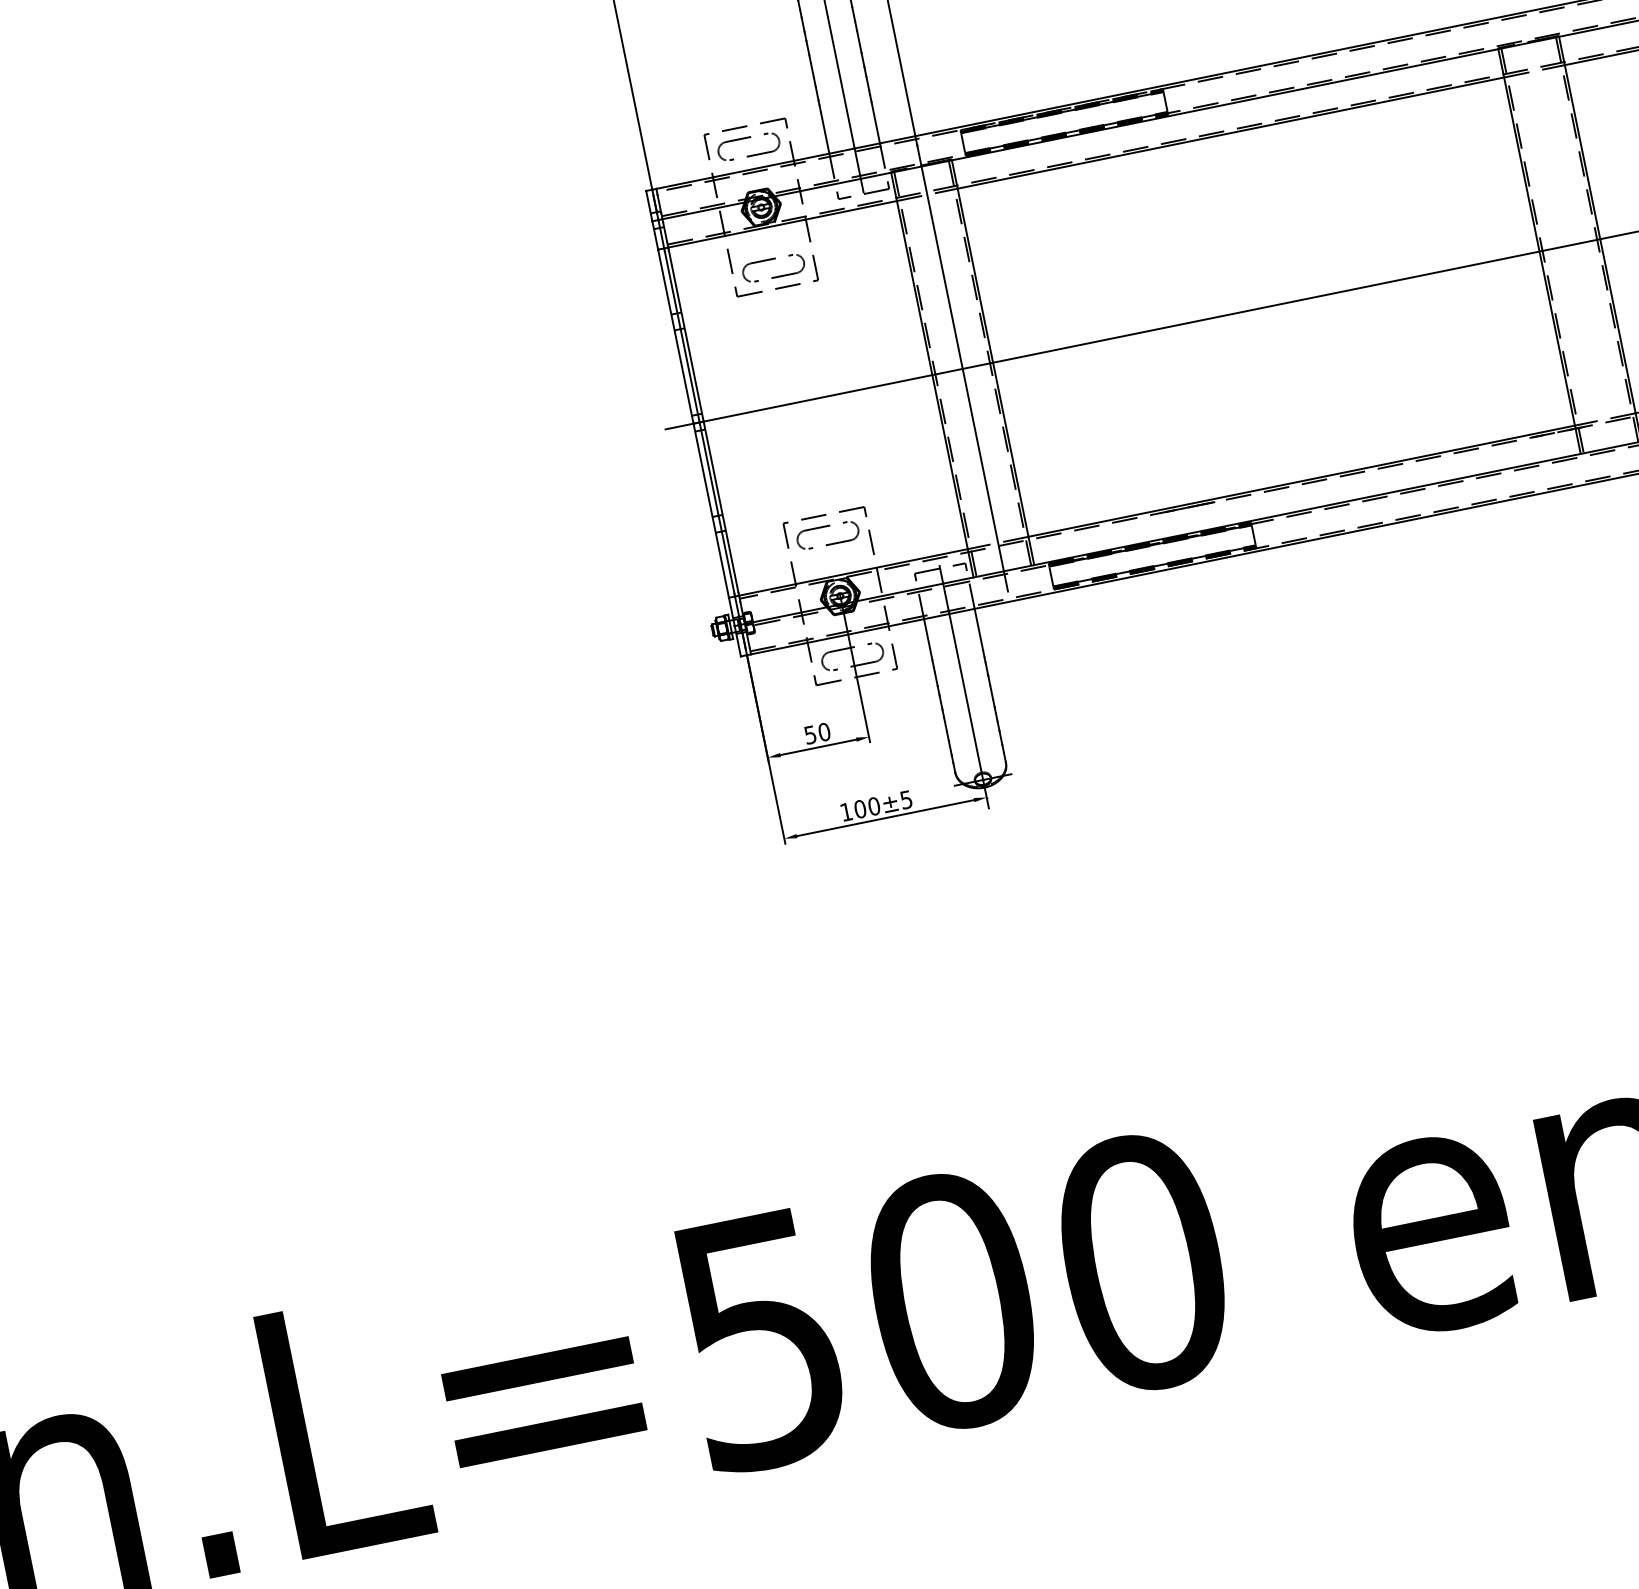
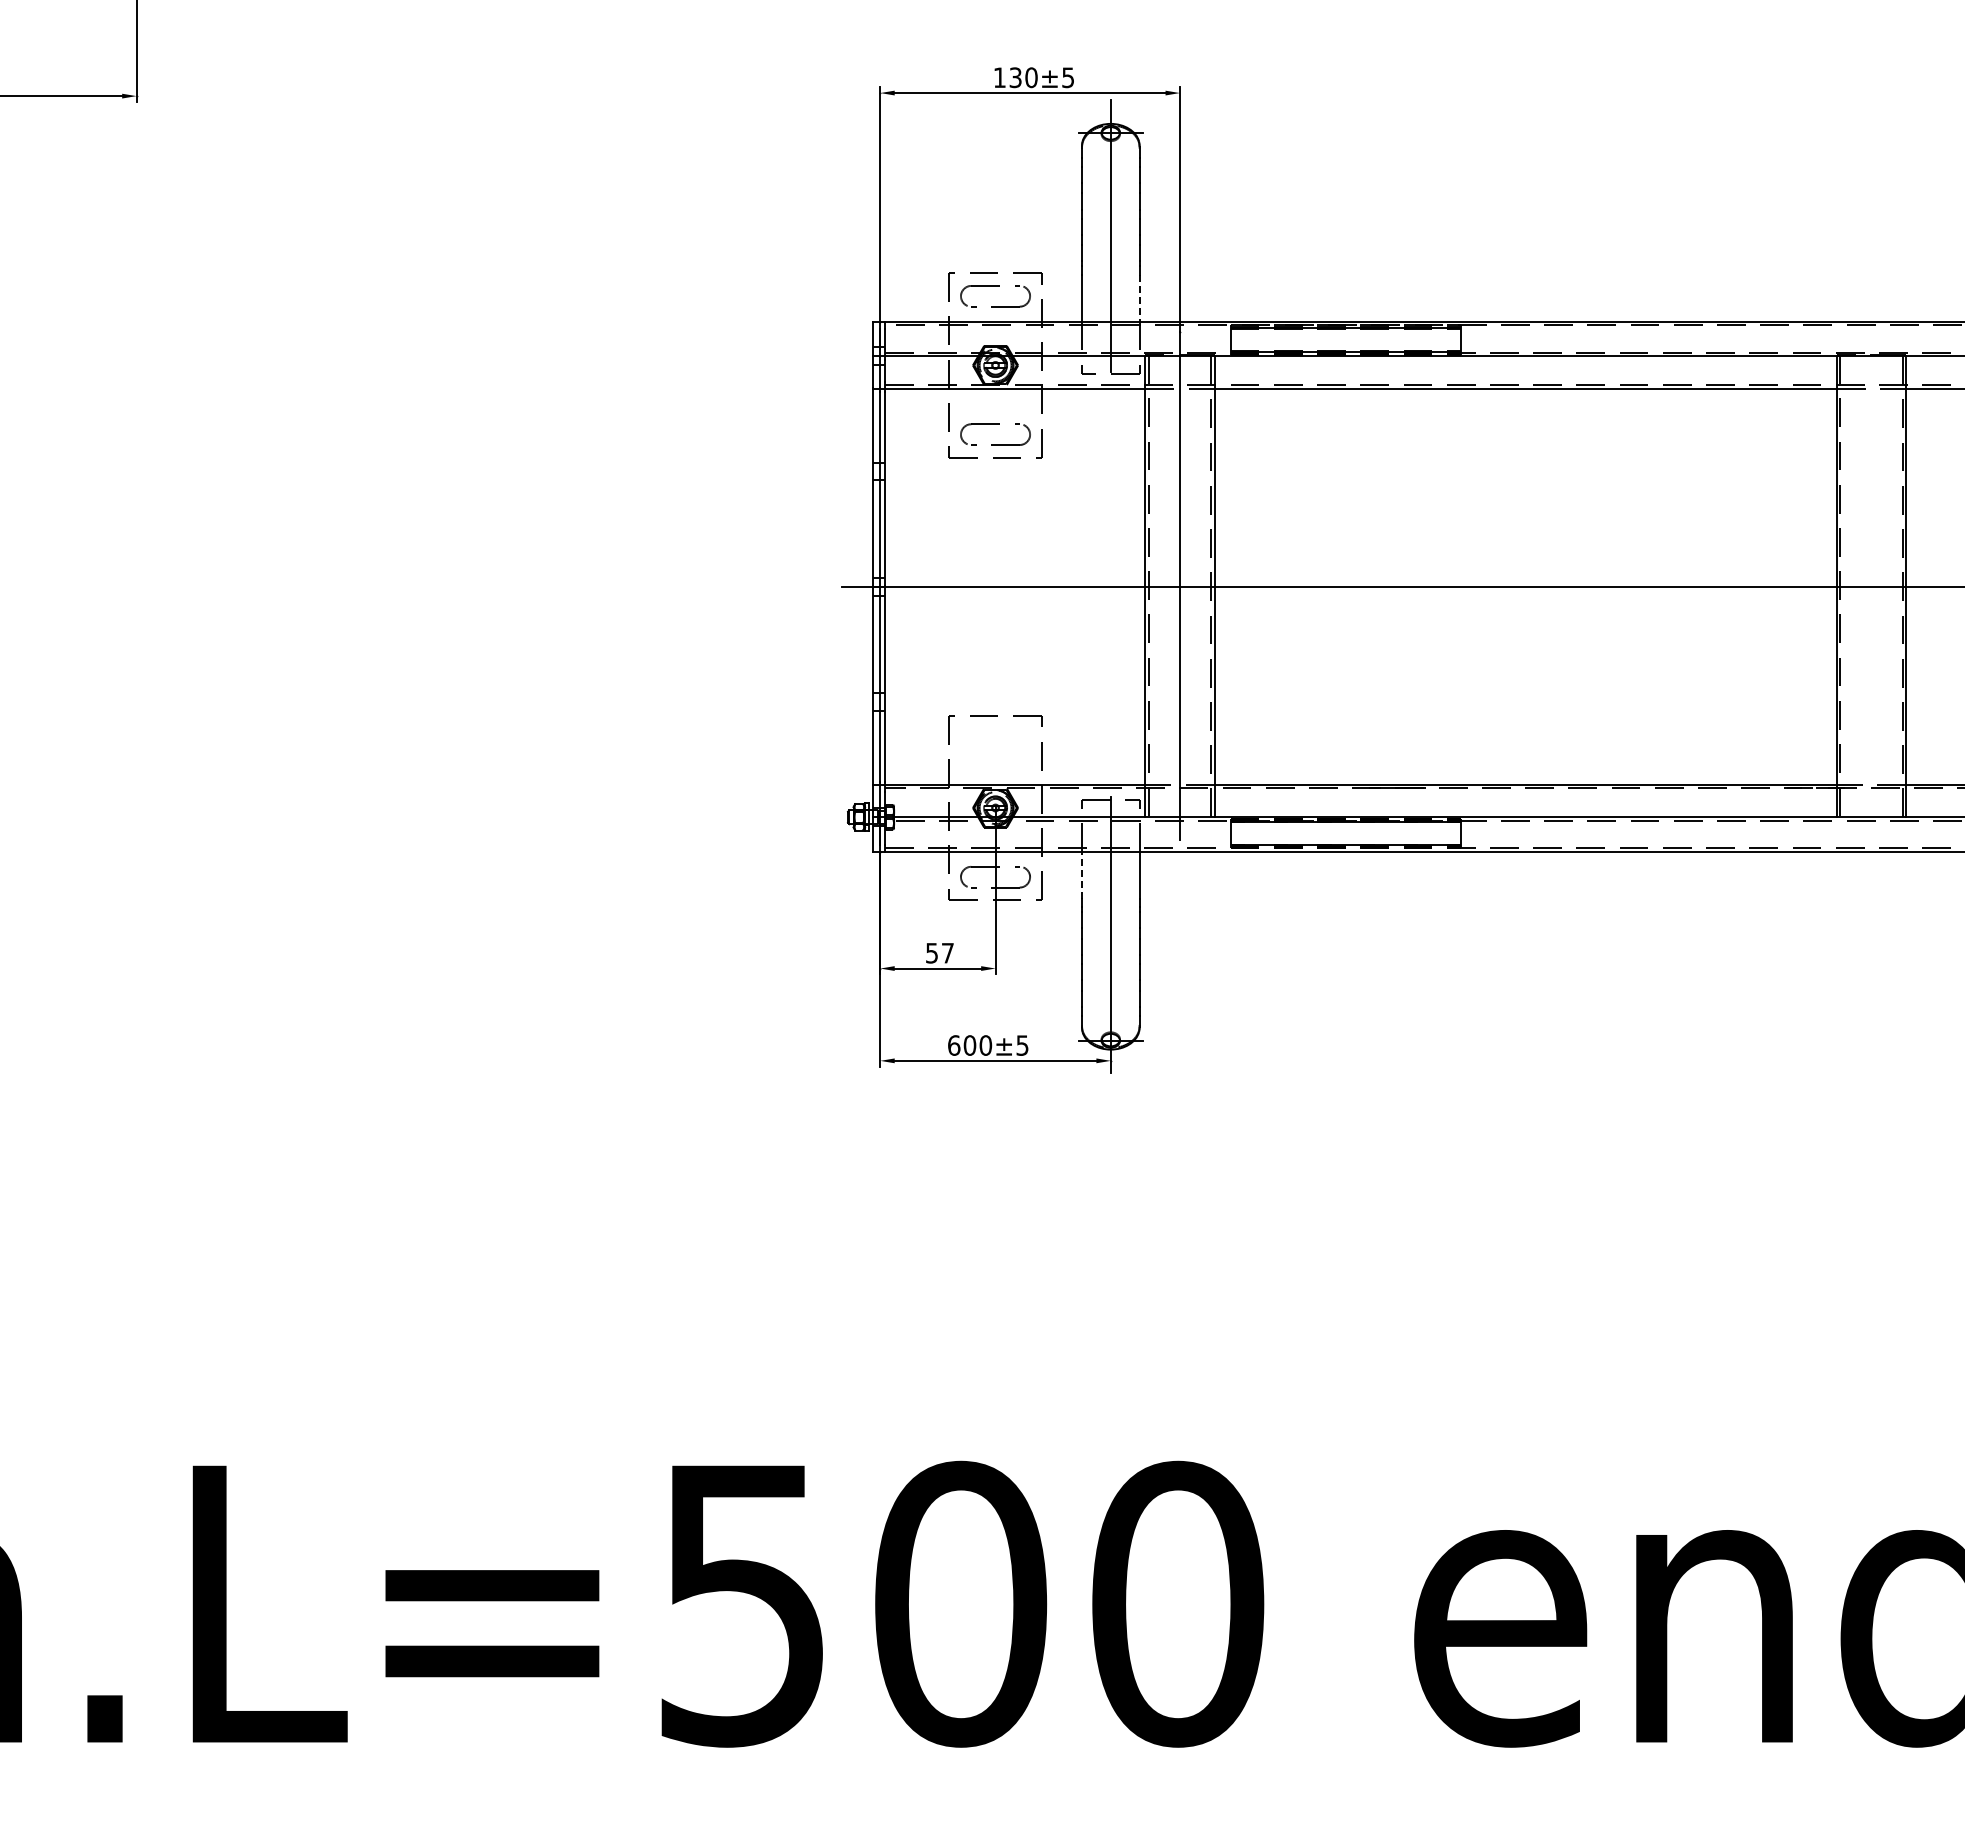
line: (875, 123) -> (1139, 298), solid -> dashed
part: (826, 527) -> (995, 729), removed
line: (927, 640) -> (1081, 875), solid -> dashed
text: (823, 731) -> (947, 952), 50 -> 57
text: (846, 811) -> (954, 1045), 100 -> 600

